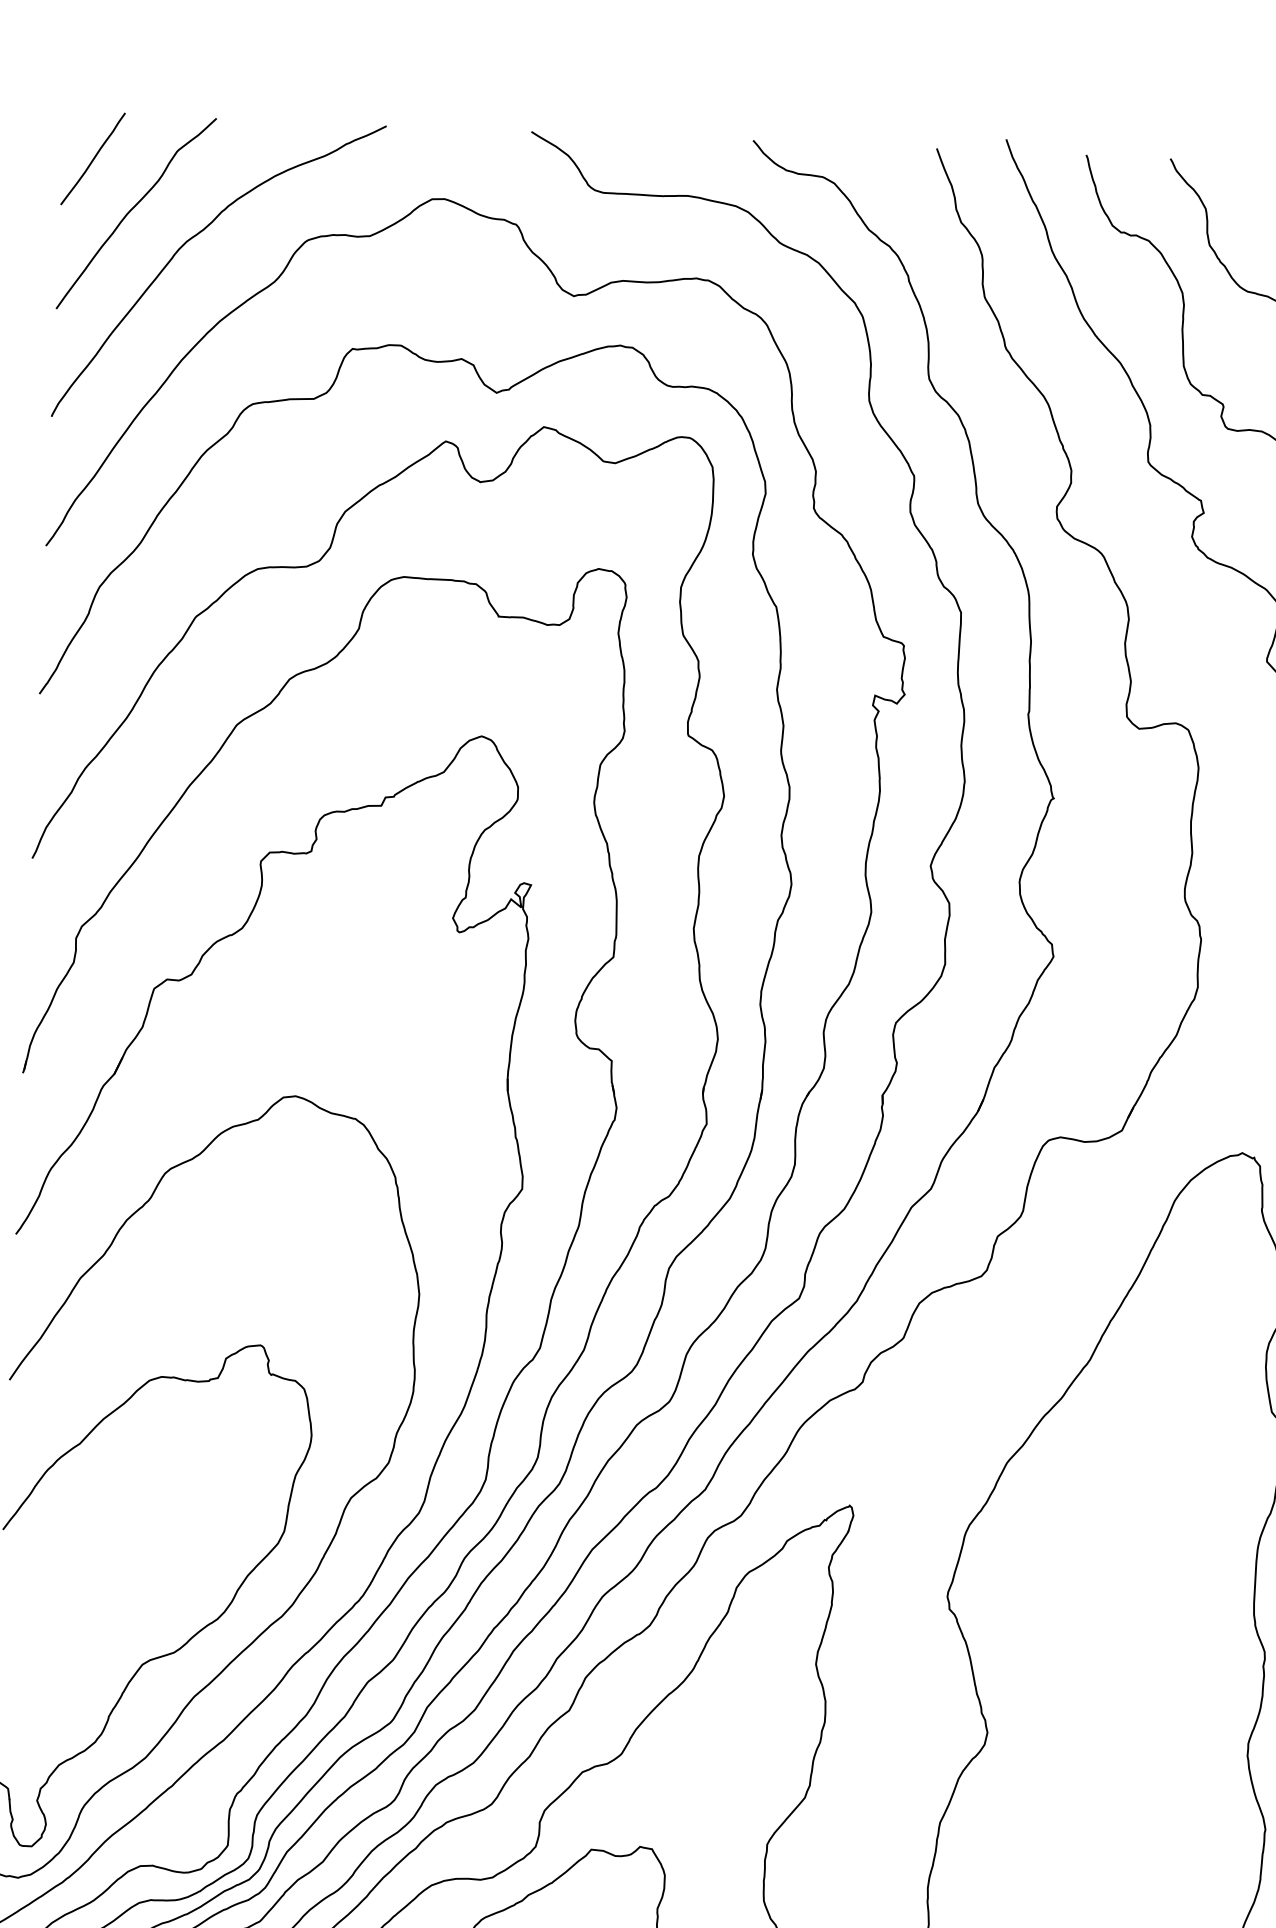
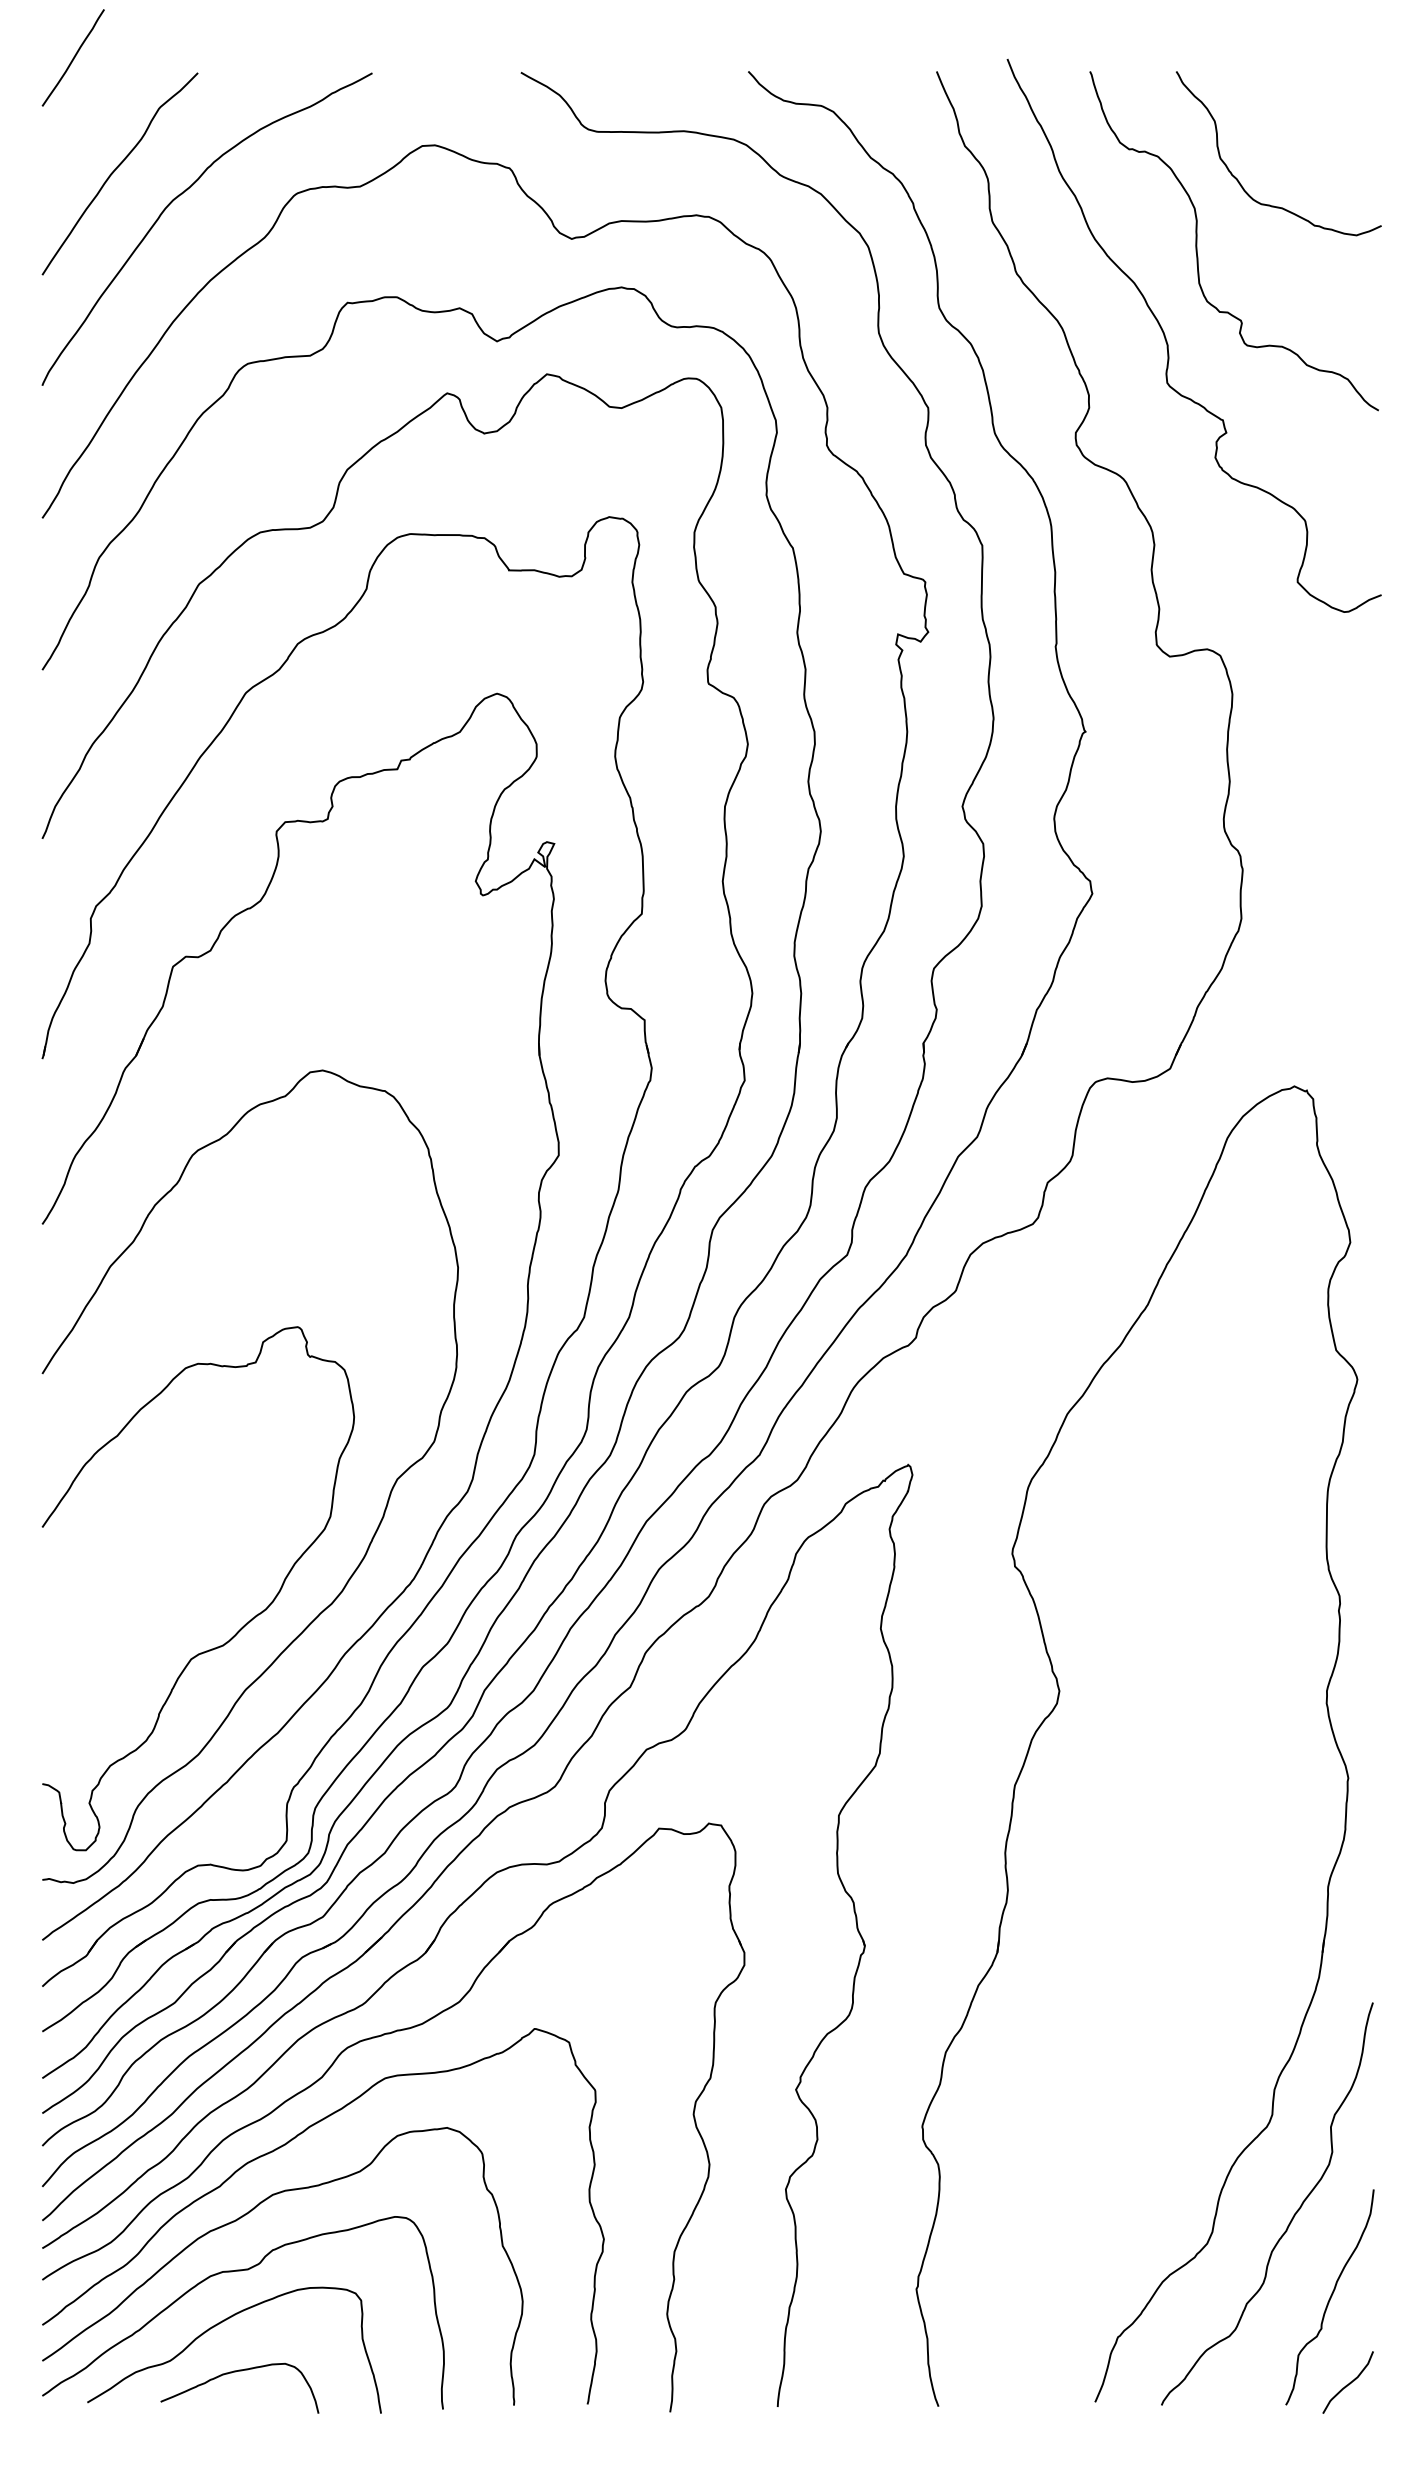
curve: (93, 158) -> (73, 57), moved

